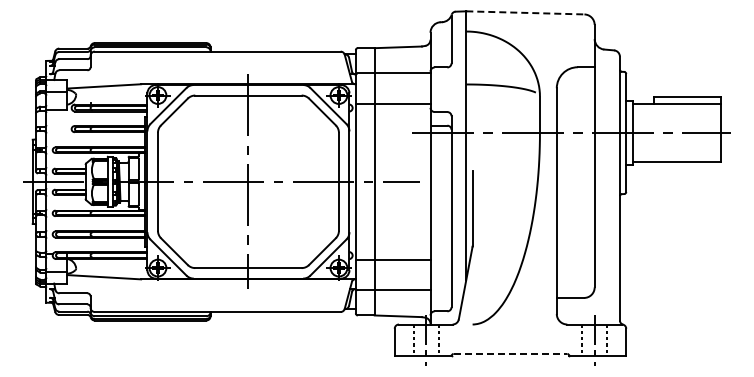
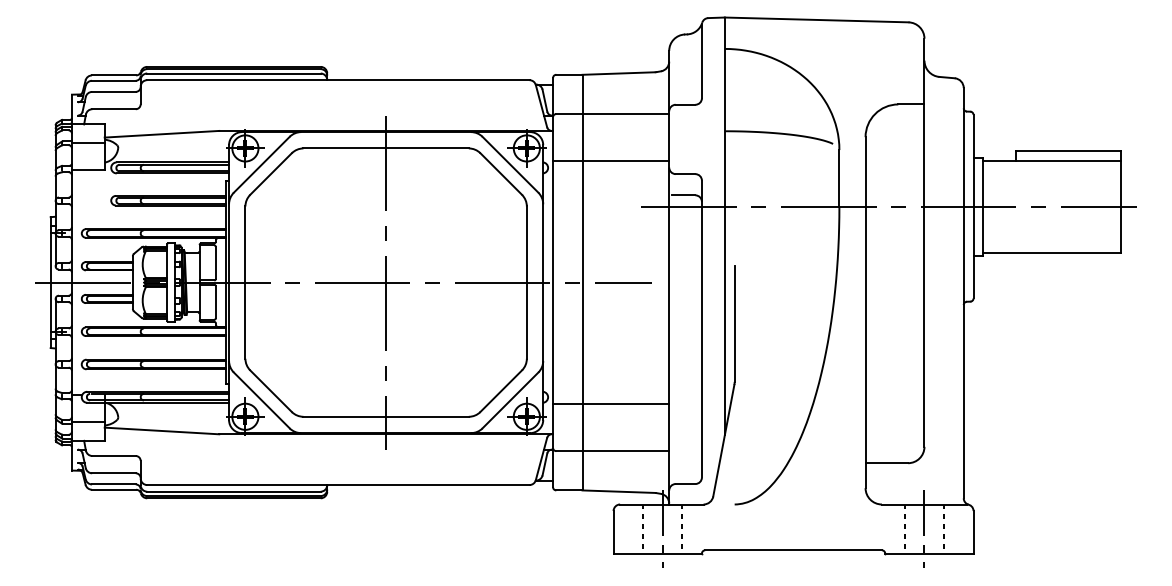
line: (525, 12) -> (816, 19), dashed -> solid
line: (510, 353) -> (793, 549), dashed -> solid

